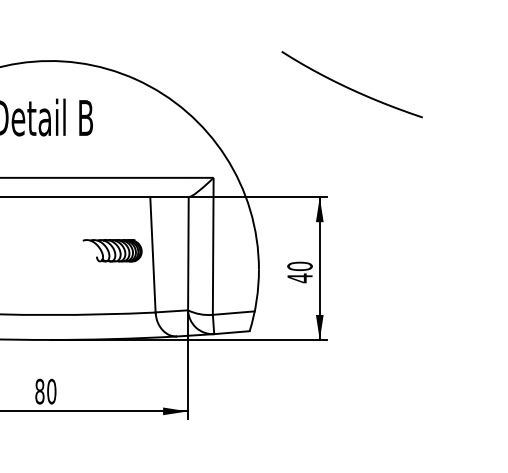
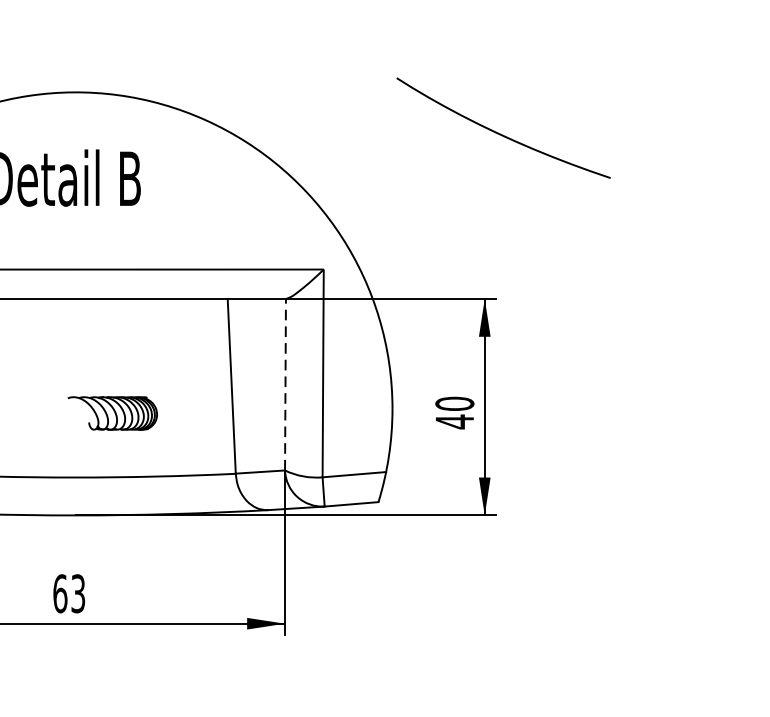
curve: (349, 87) -> (499, 132), moved
part: (112, 250) -> (112, 413), moved
line: (188, 253) -> (285, 384), solid -> dashed
text: (45, 391) -> (68, 593), 80 -> 63

